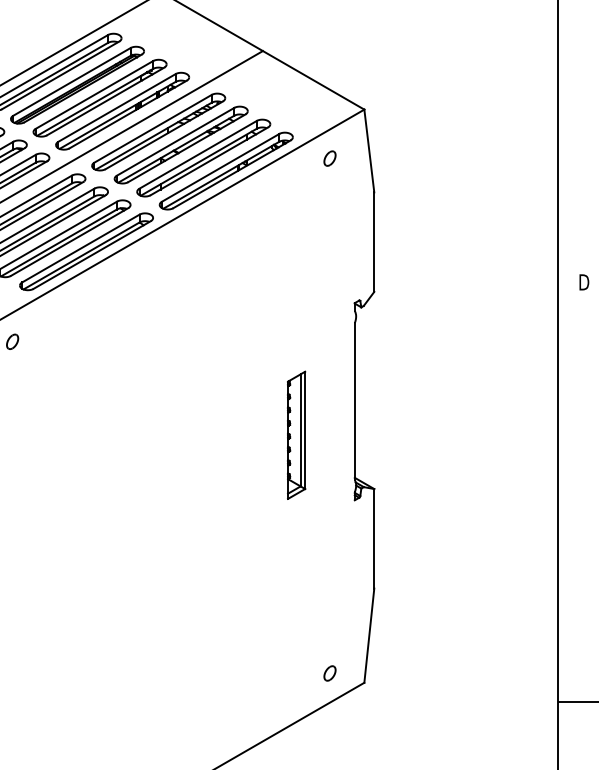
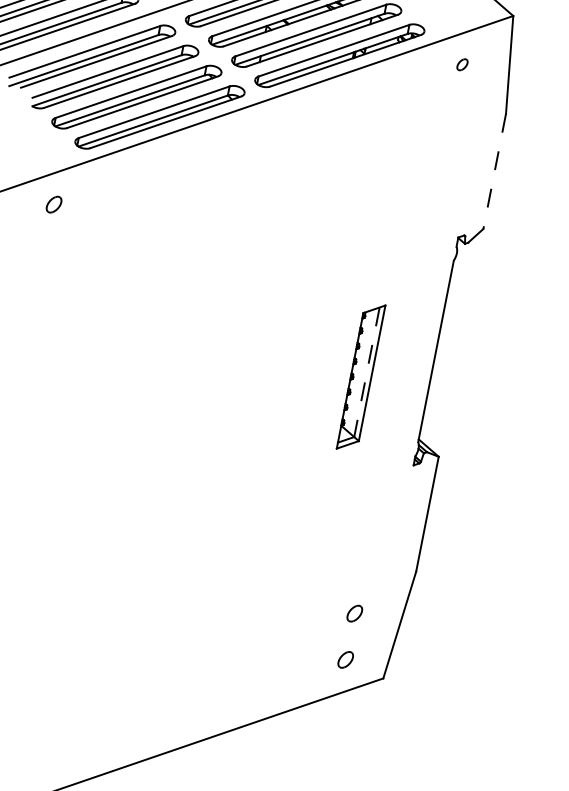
part: (329, 158) -> (461, 64), size x0.7
line: (374, 242) -> (494, 171), solid -> dashed
line: (300, 430) -> (366, 372), solid -> dashed
part: (329, 633) -> (354, 613), added

